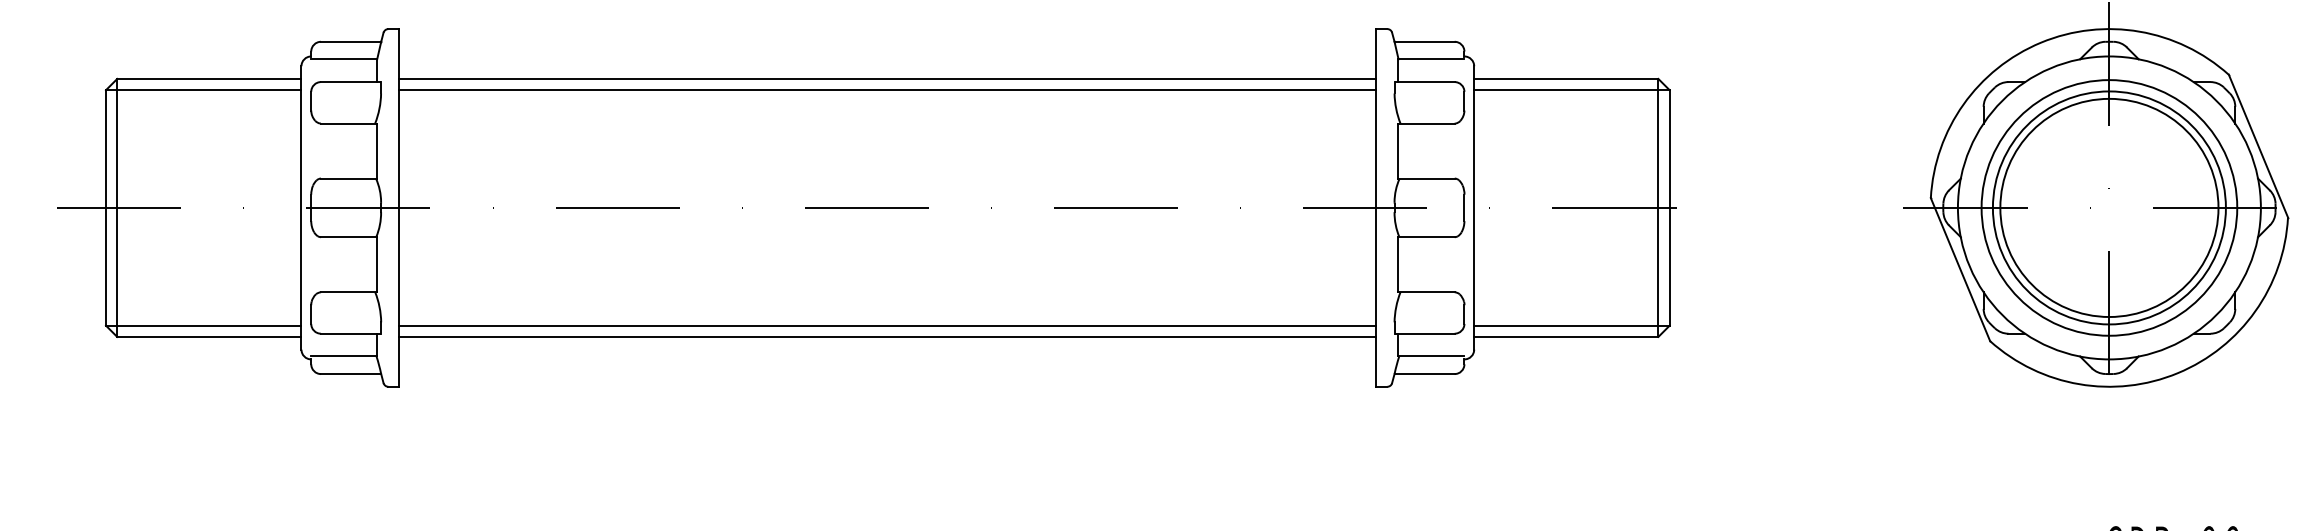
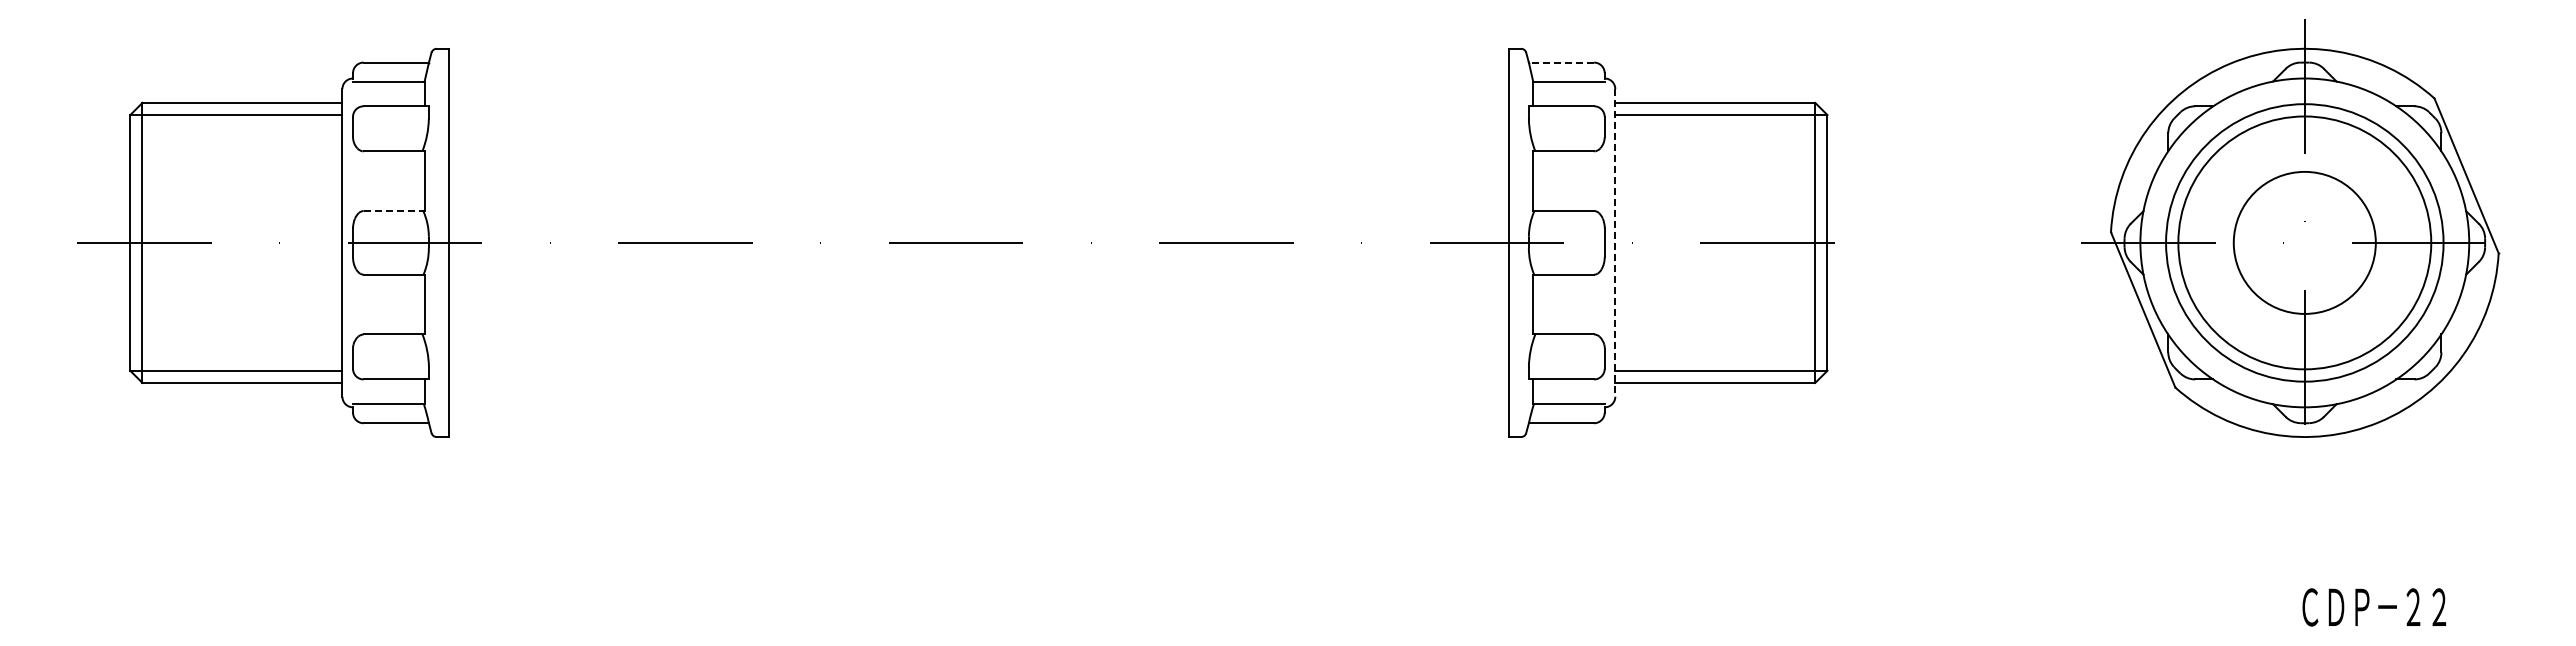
line: (1424, 41) -> (1561, 62), solid -> dashed
line: (887, 78) -> (978, 102), removed
line: (887, 90) -> (978, 115), removed
line: (349, 178) -> (394, 211), solid -> dashed
line: (1474, 207) -> (1615, 242), solid -> dashed
circle: (2109, 207) -> (2304, 242), size x0.6
line: (887, 325) -> (978, 370), removed
line: (887, 336) -> (978, 382), removed

